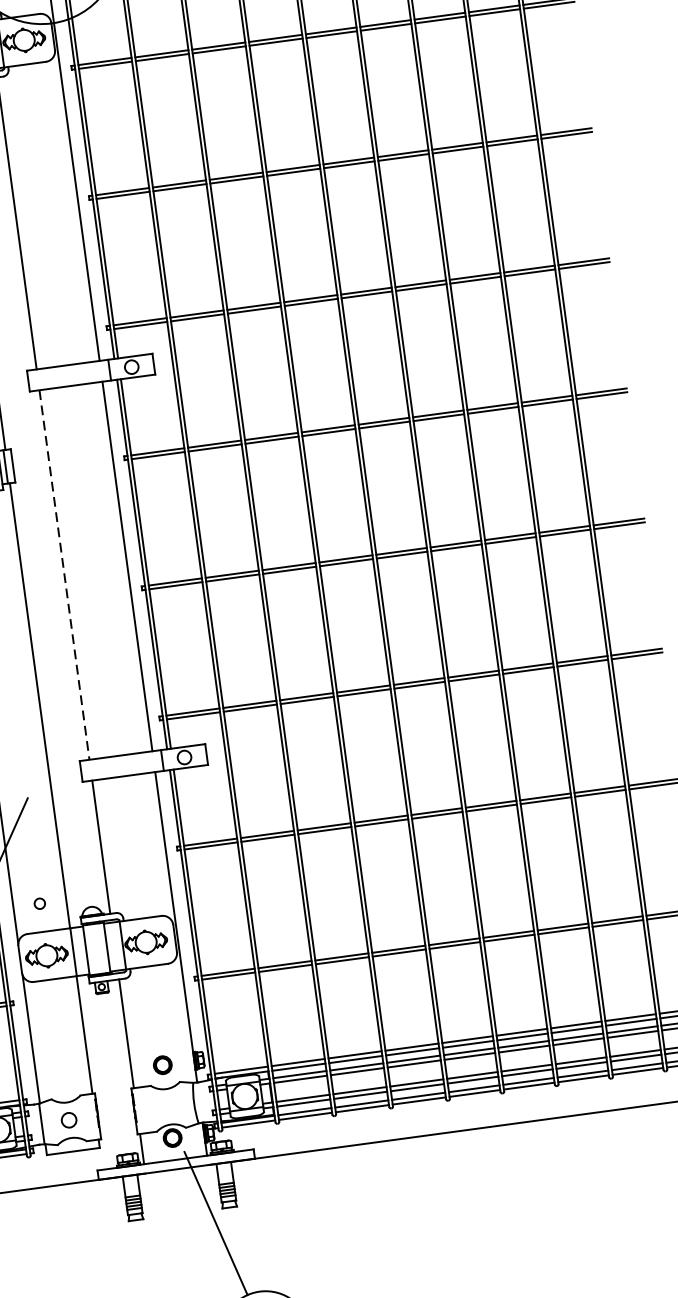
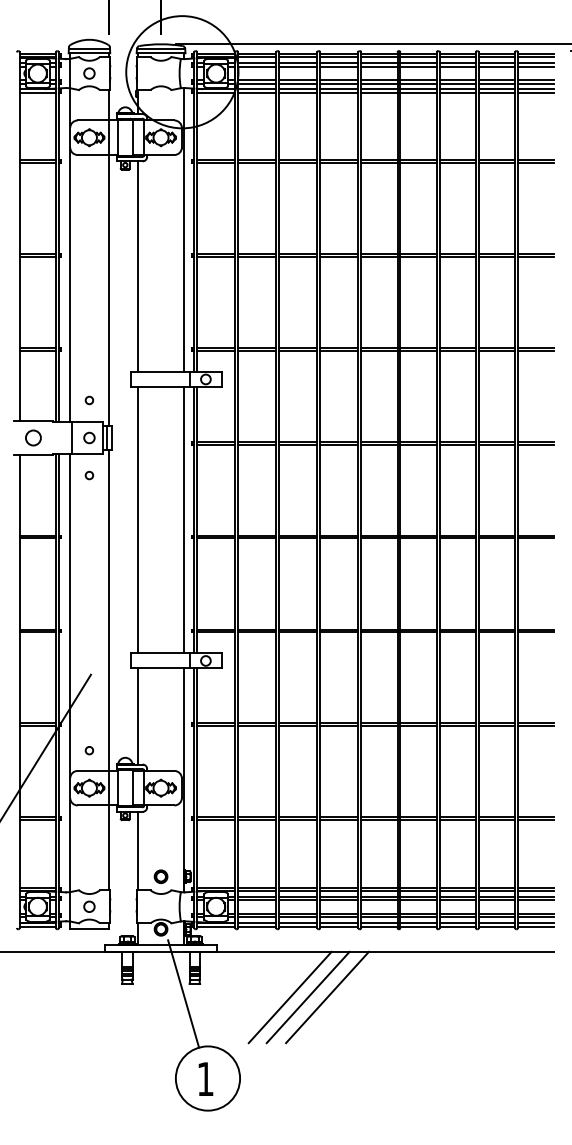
line: (64, 575) -> (138, 520), dashed -> solid
line: (416, 1201) -> (327, 997), added
line: (388, 1205) -> (307, 997), added
line: (363, 1208) -> (289, 997), added

